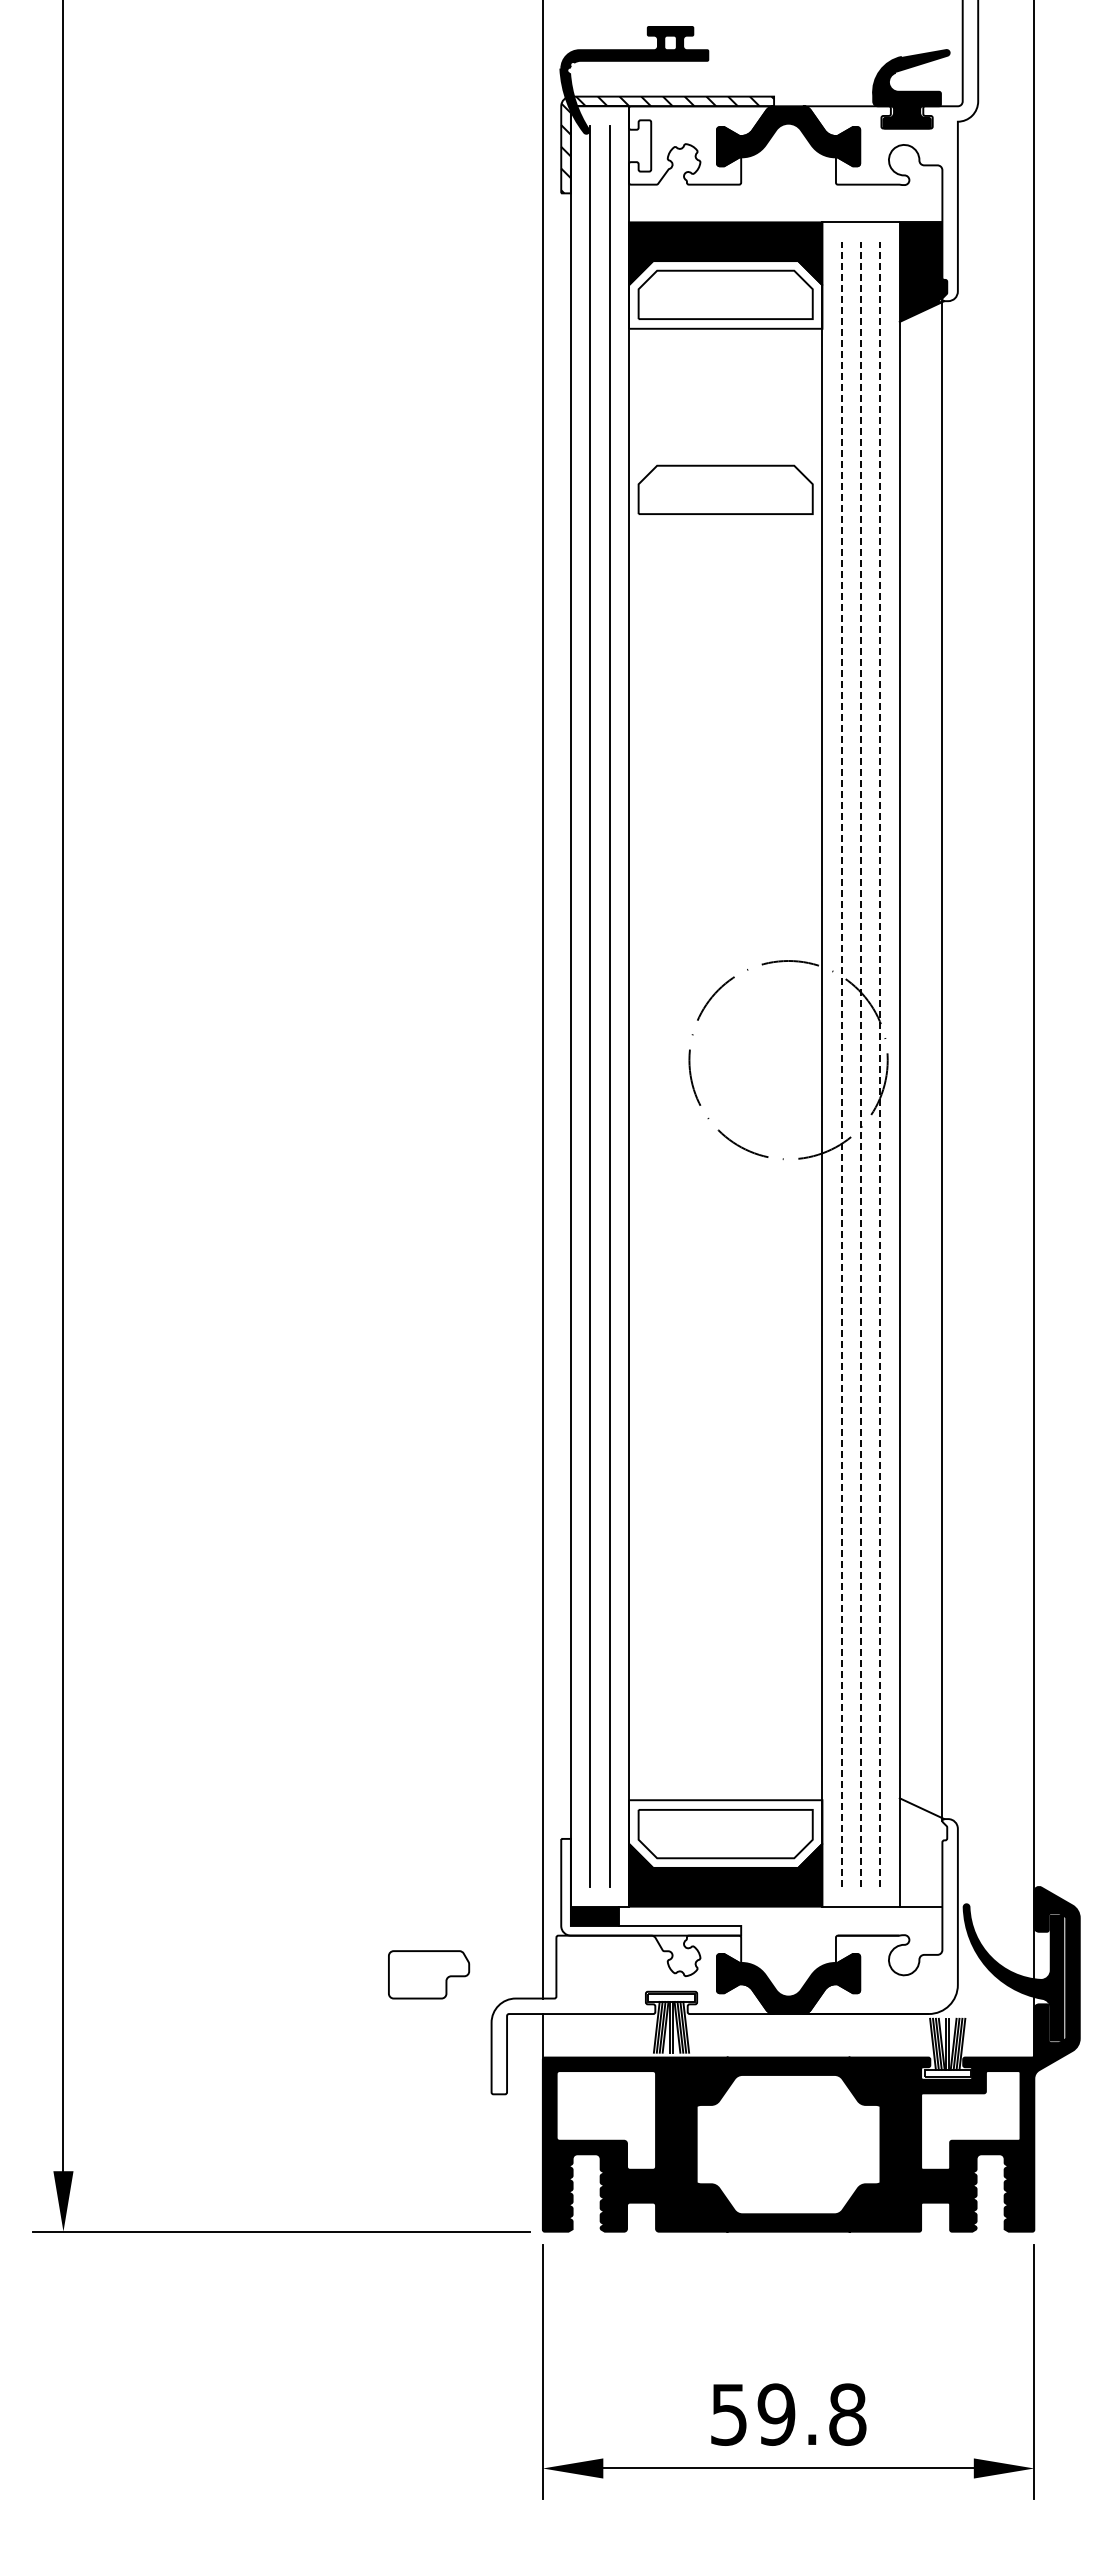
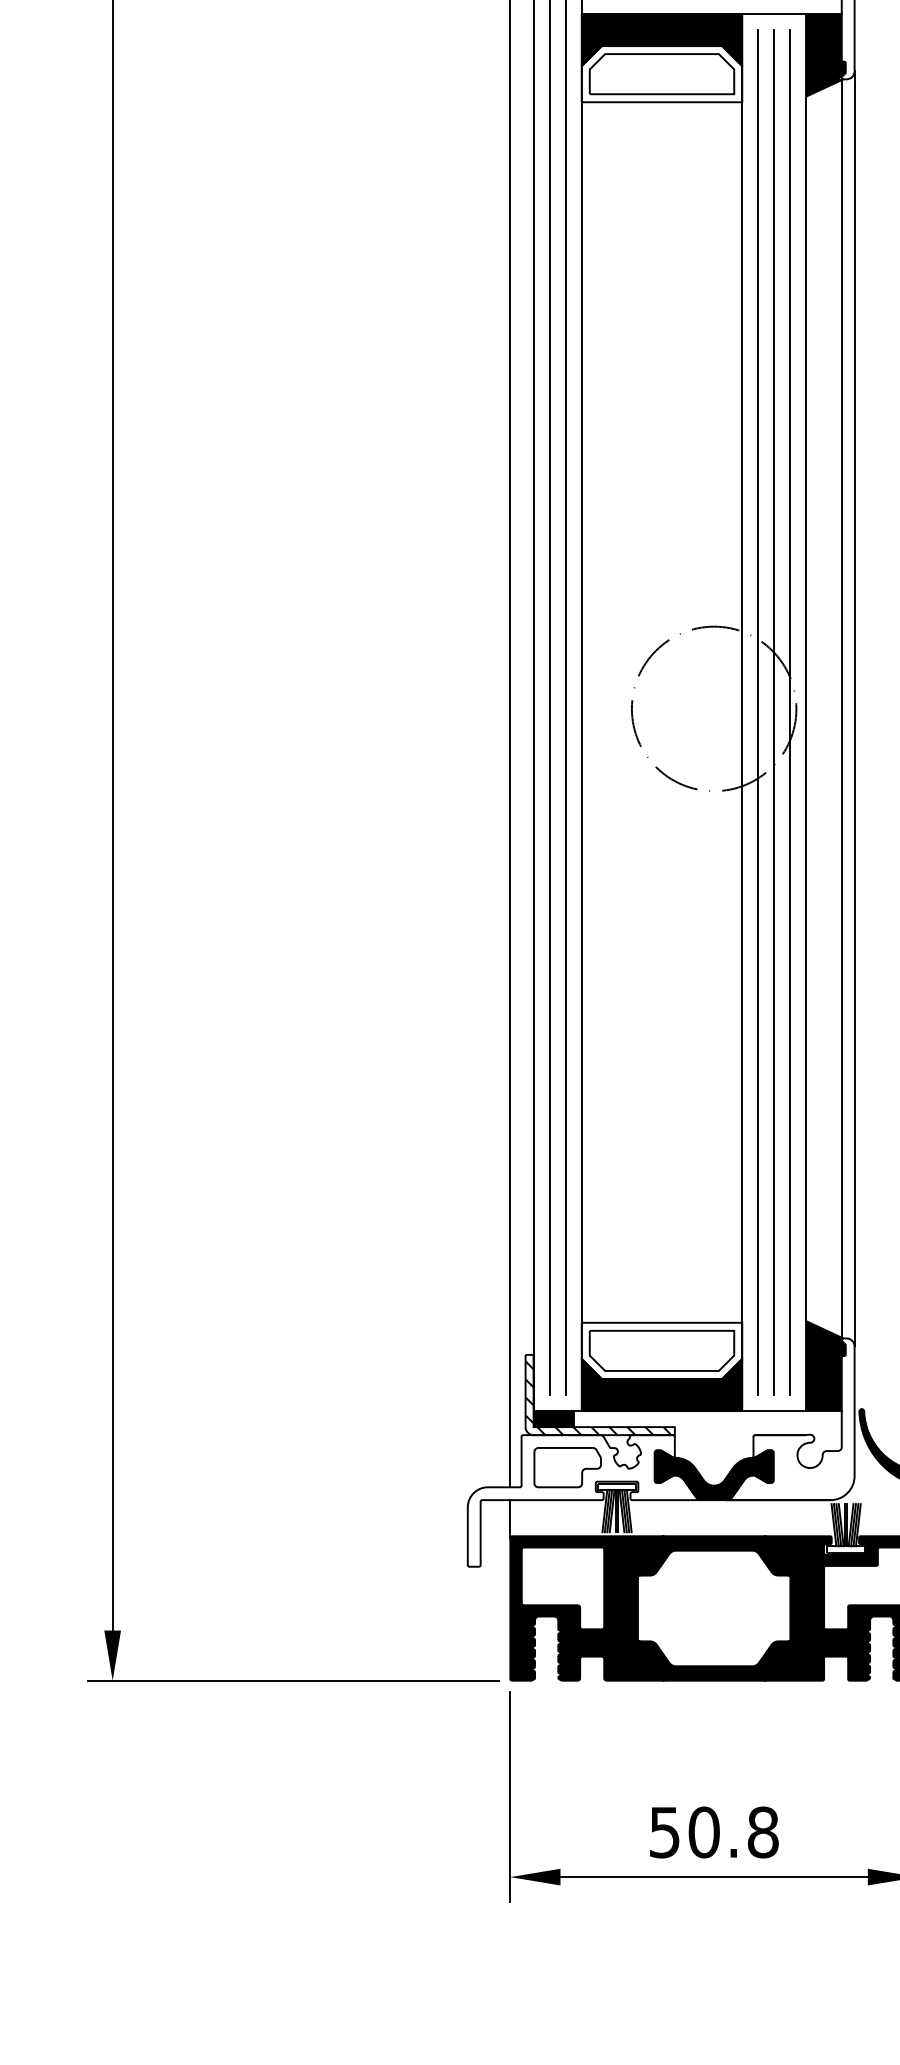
part: (725, 489) -> (661, 235), removed
line: (957, 1059) -> (854, 708), added
line: (841, 1064) -> (758, 712), dashed -> solid
line: (861, 1064) -> (774, 712), dashed -> solid
line: (880, 1064) -> (790, 712), dashed -> solid
fill: (923, 1852) -> (826, 1366), added
hatch: (649, 1890) -> (598, 1397), added
part: (429, 1974) -> (568, 1467), moved
text: (776, 2414) -> (704, 1832), 59.8 -> 50.8

